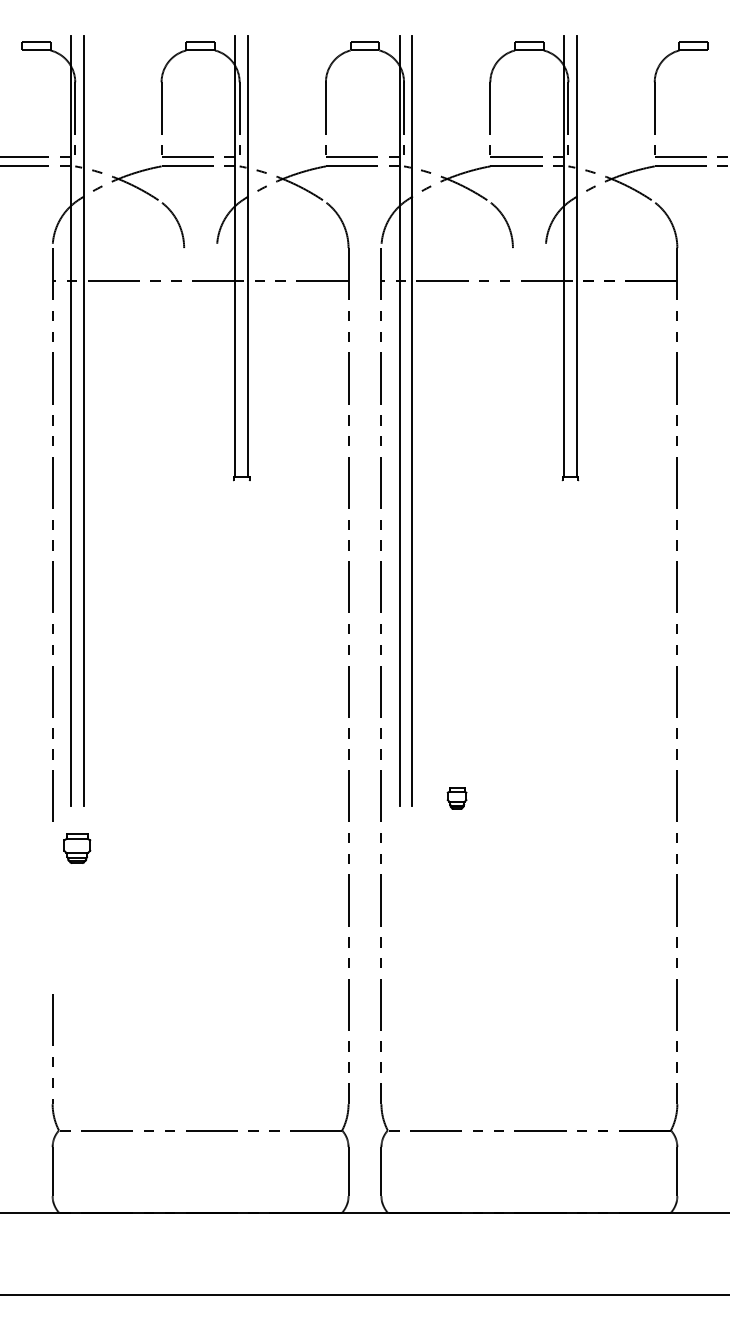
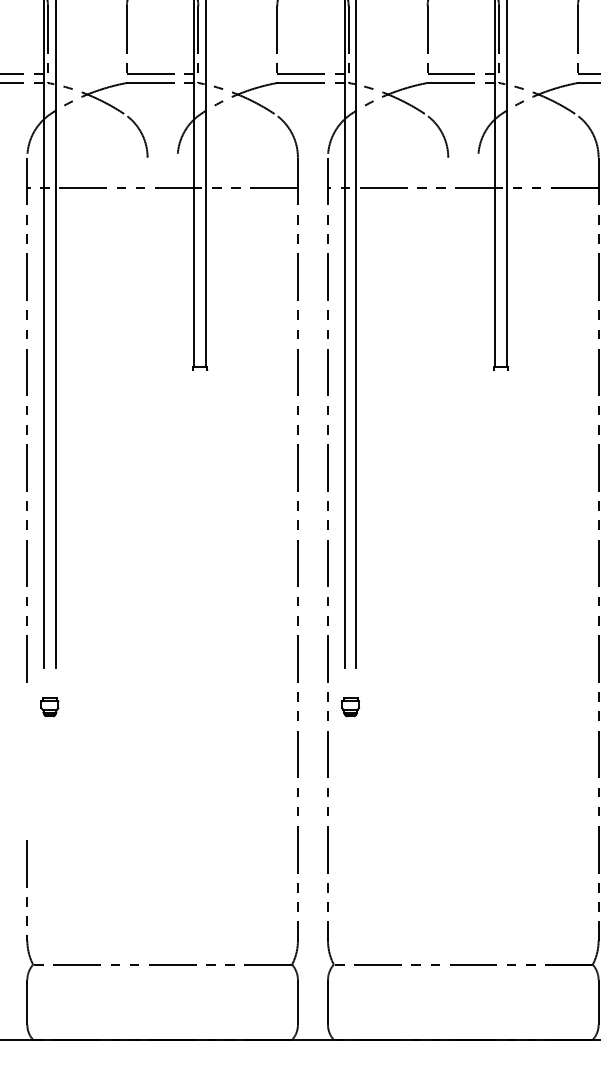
part: (456, 798) -> (350, 706), moved
part: (77, 848) -> (50, 706), size x0.71

